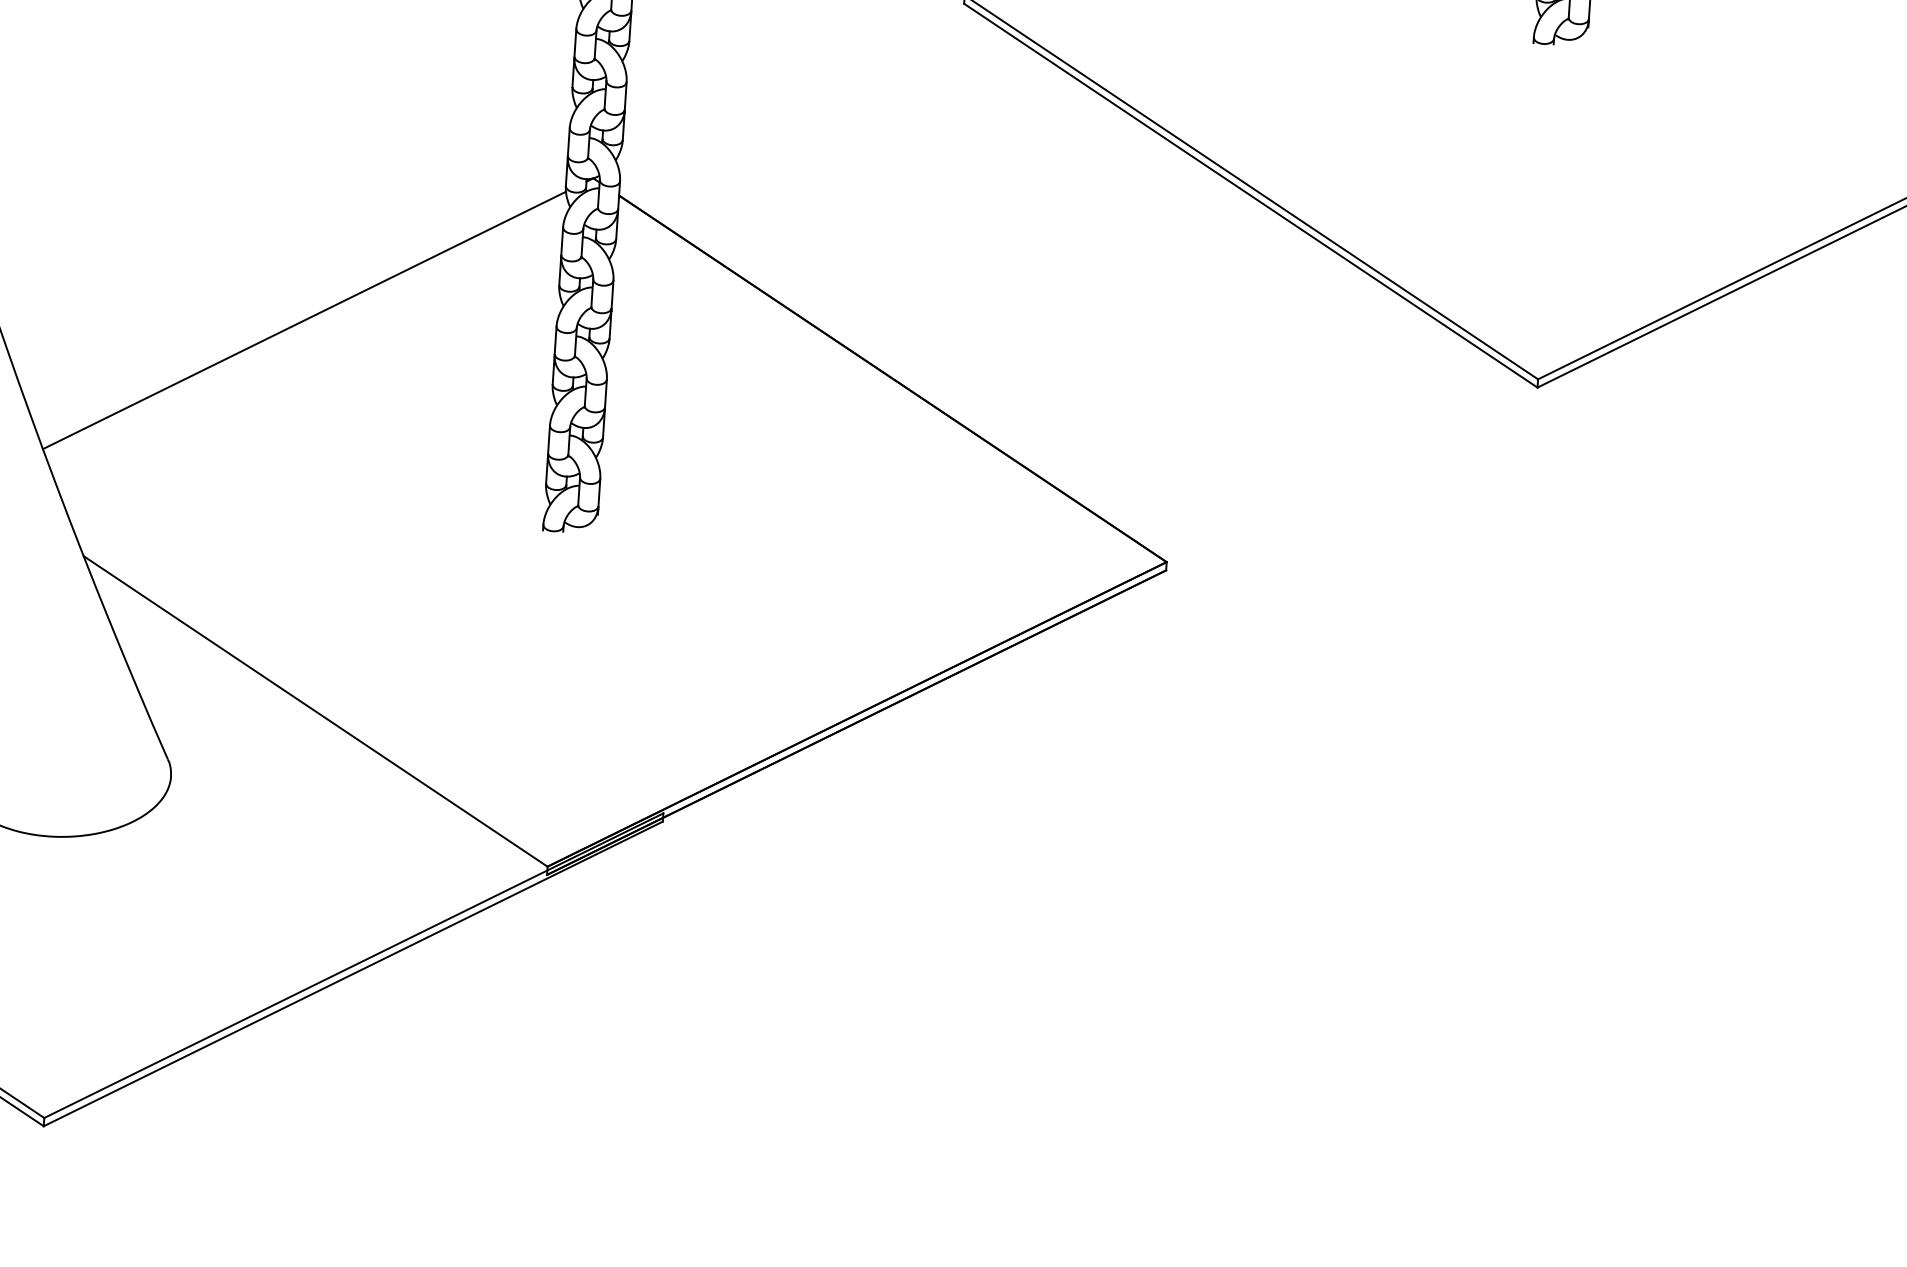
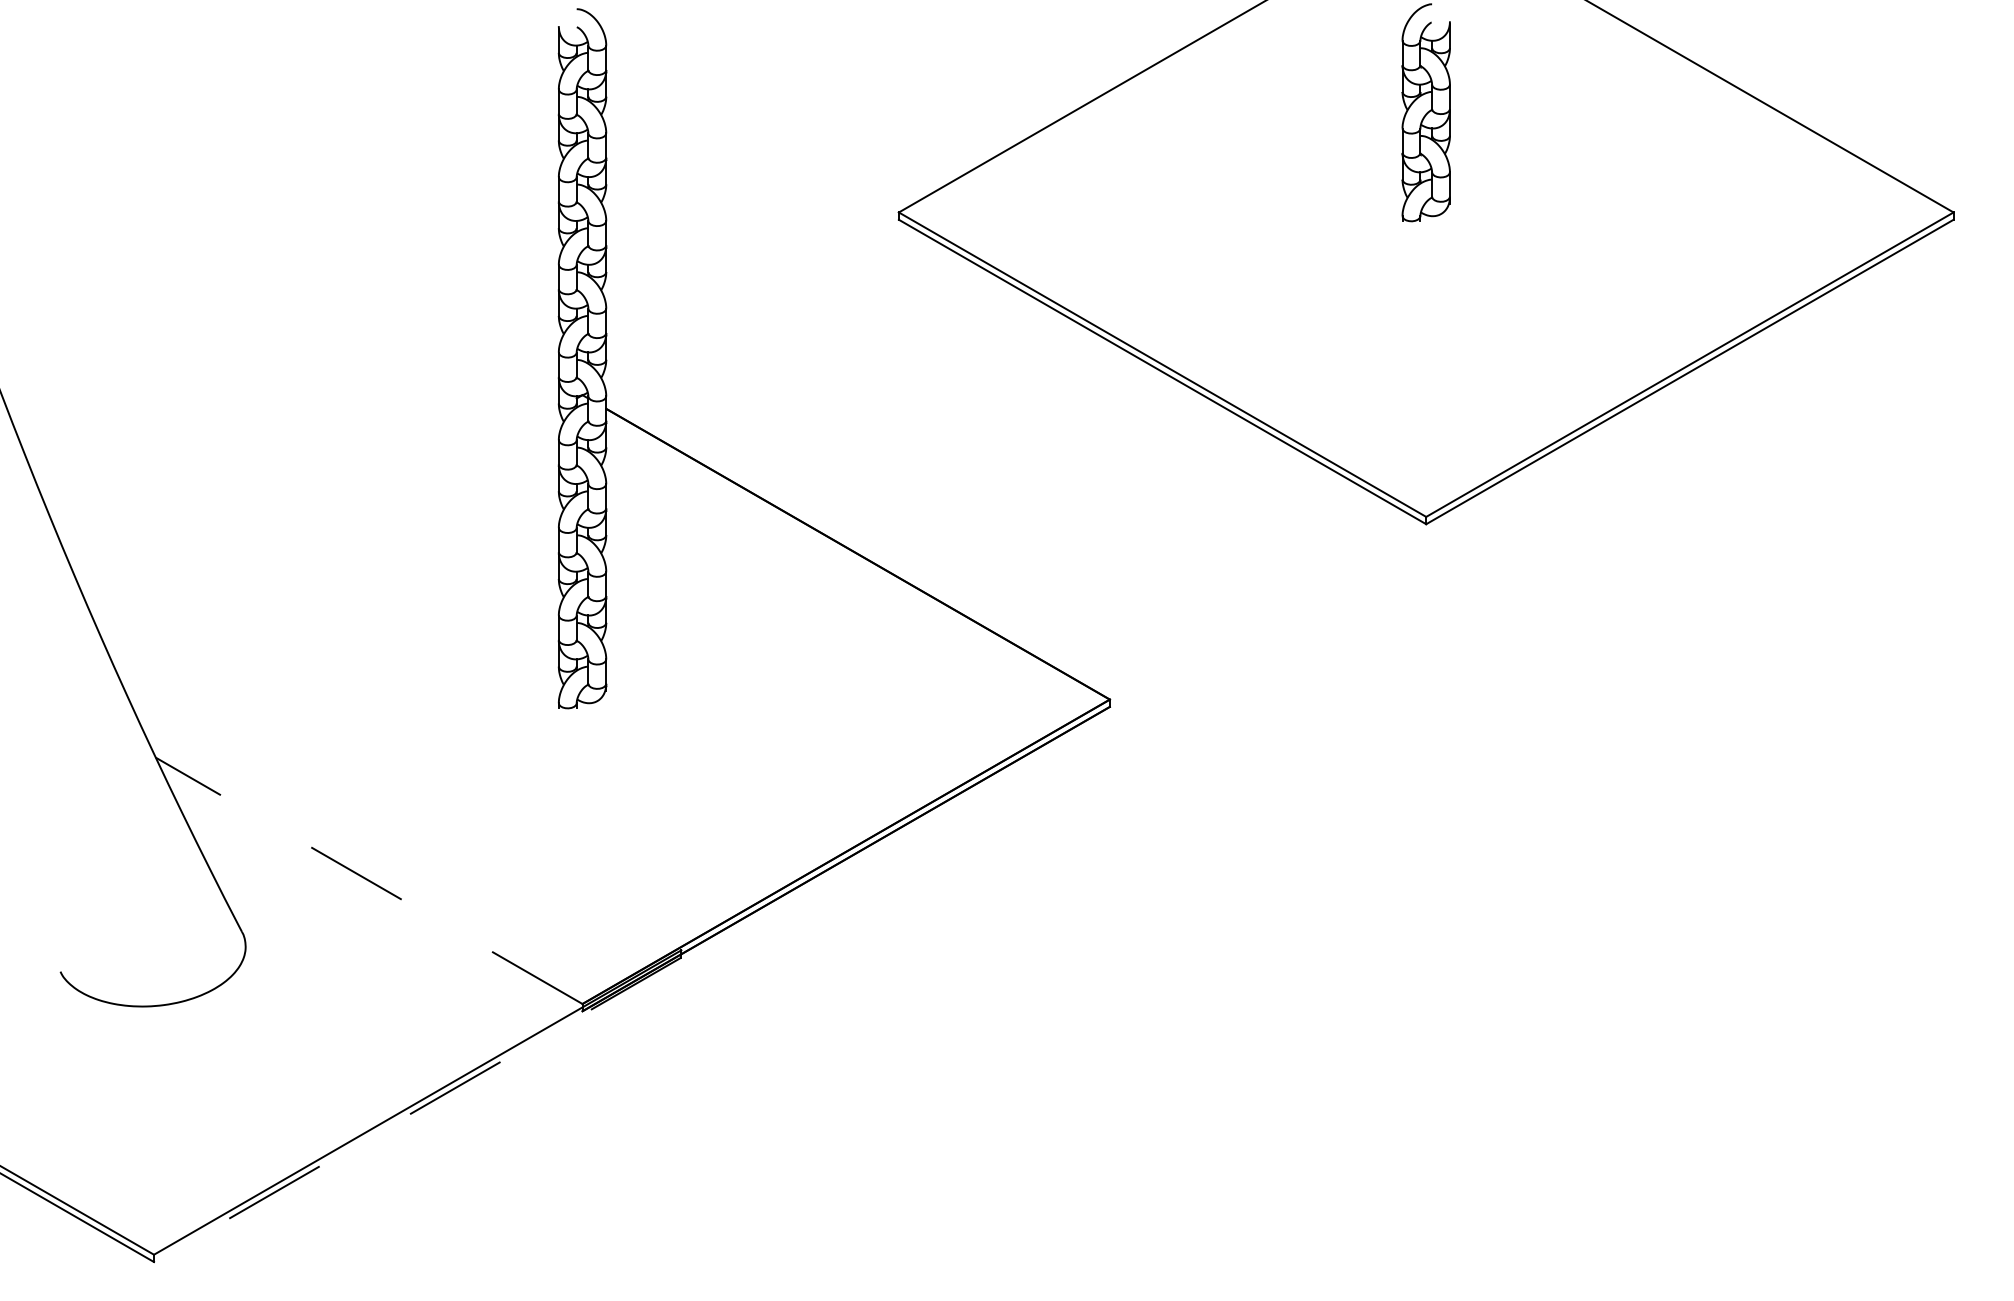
line: (304, 319) -> (336, 536), removed
line: (314, 710) -> (368, 880), solid -> dashed
line: (353, 974) -> (417, 1110), solid -> dashed

